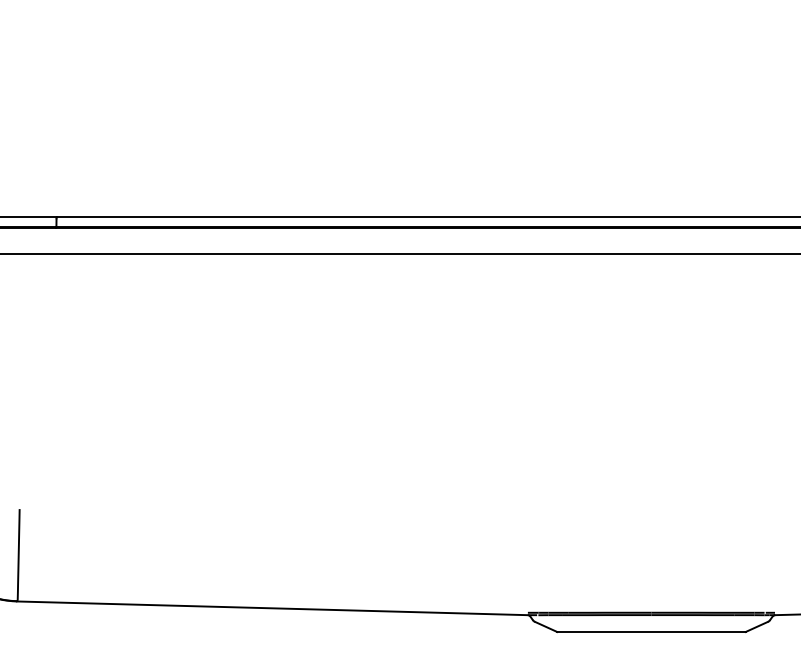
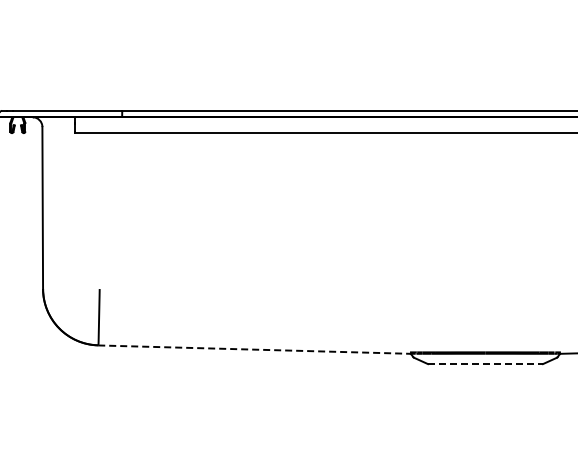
line: (273, 608) -> (254, 349), solid -> dashed
line: (651, 632) -> (485, 364), solid -> dashed

